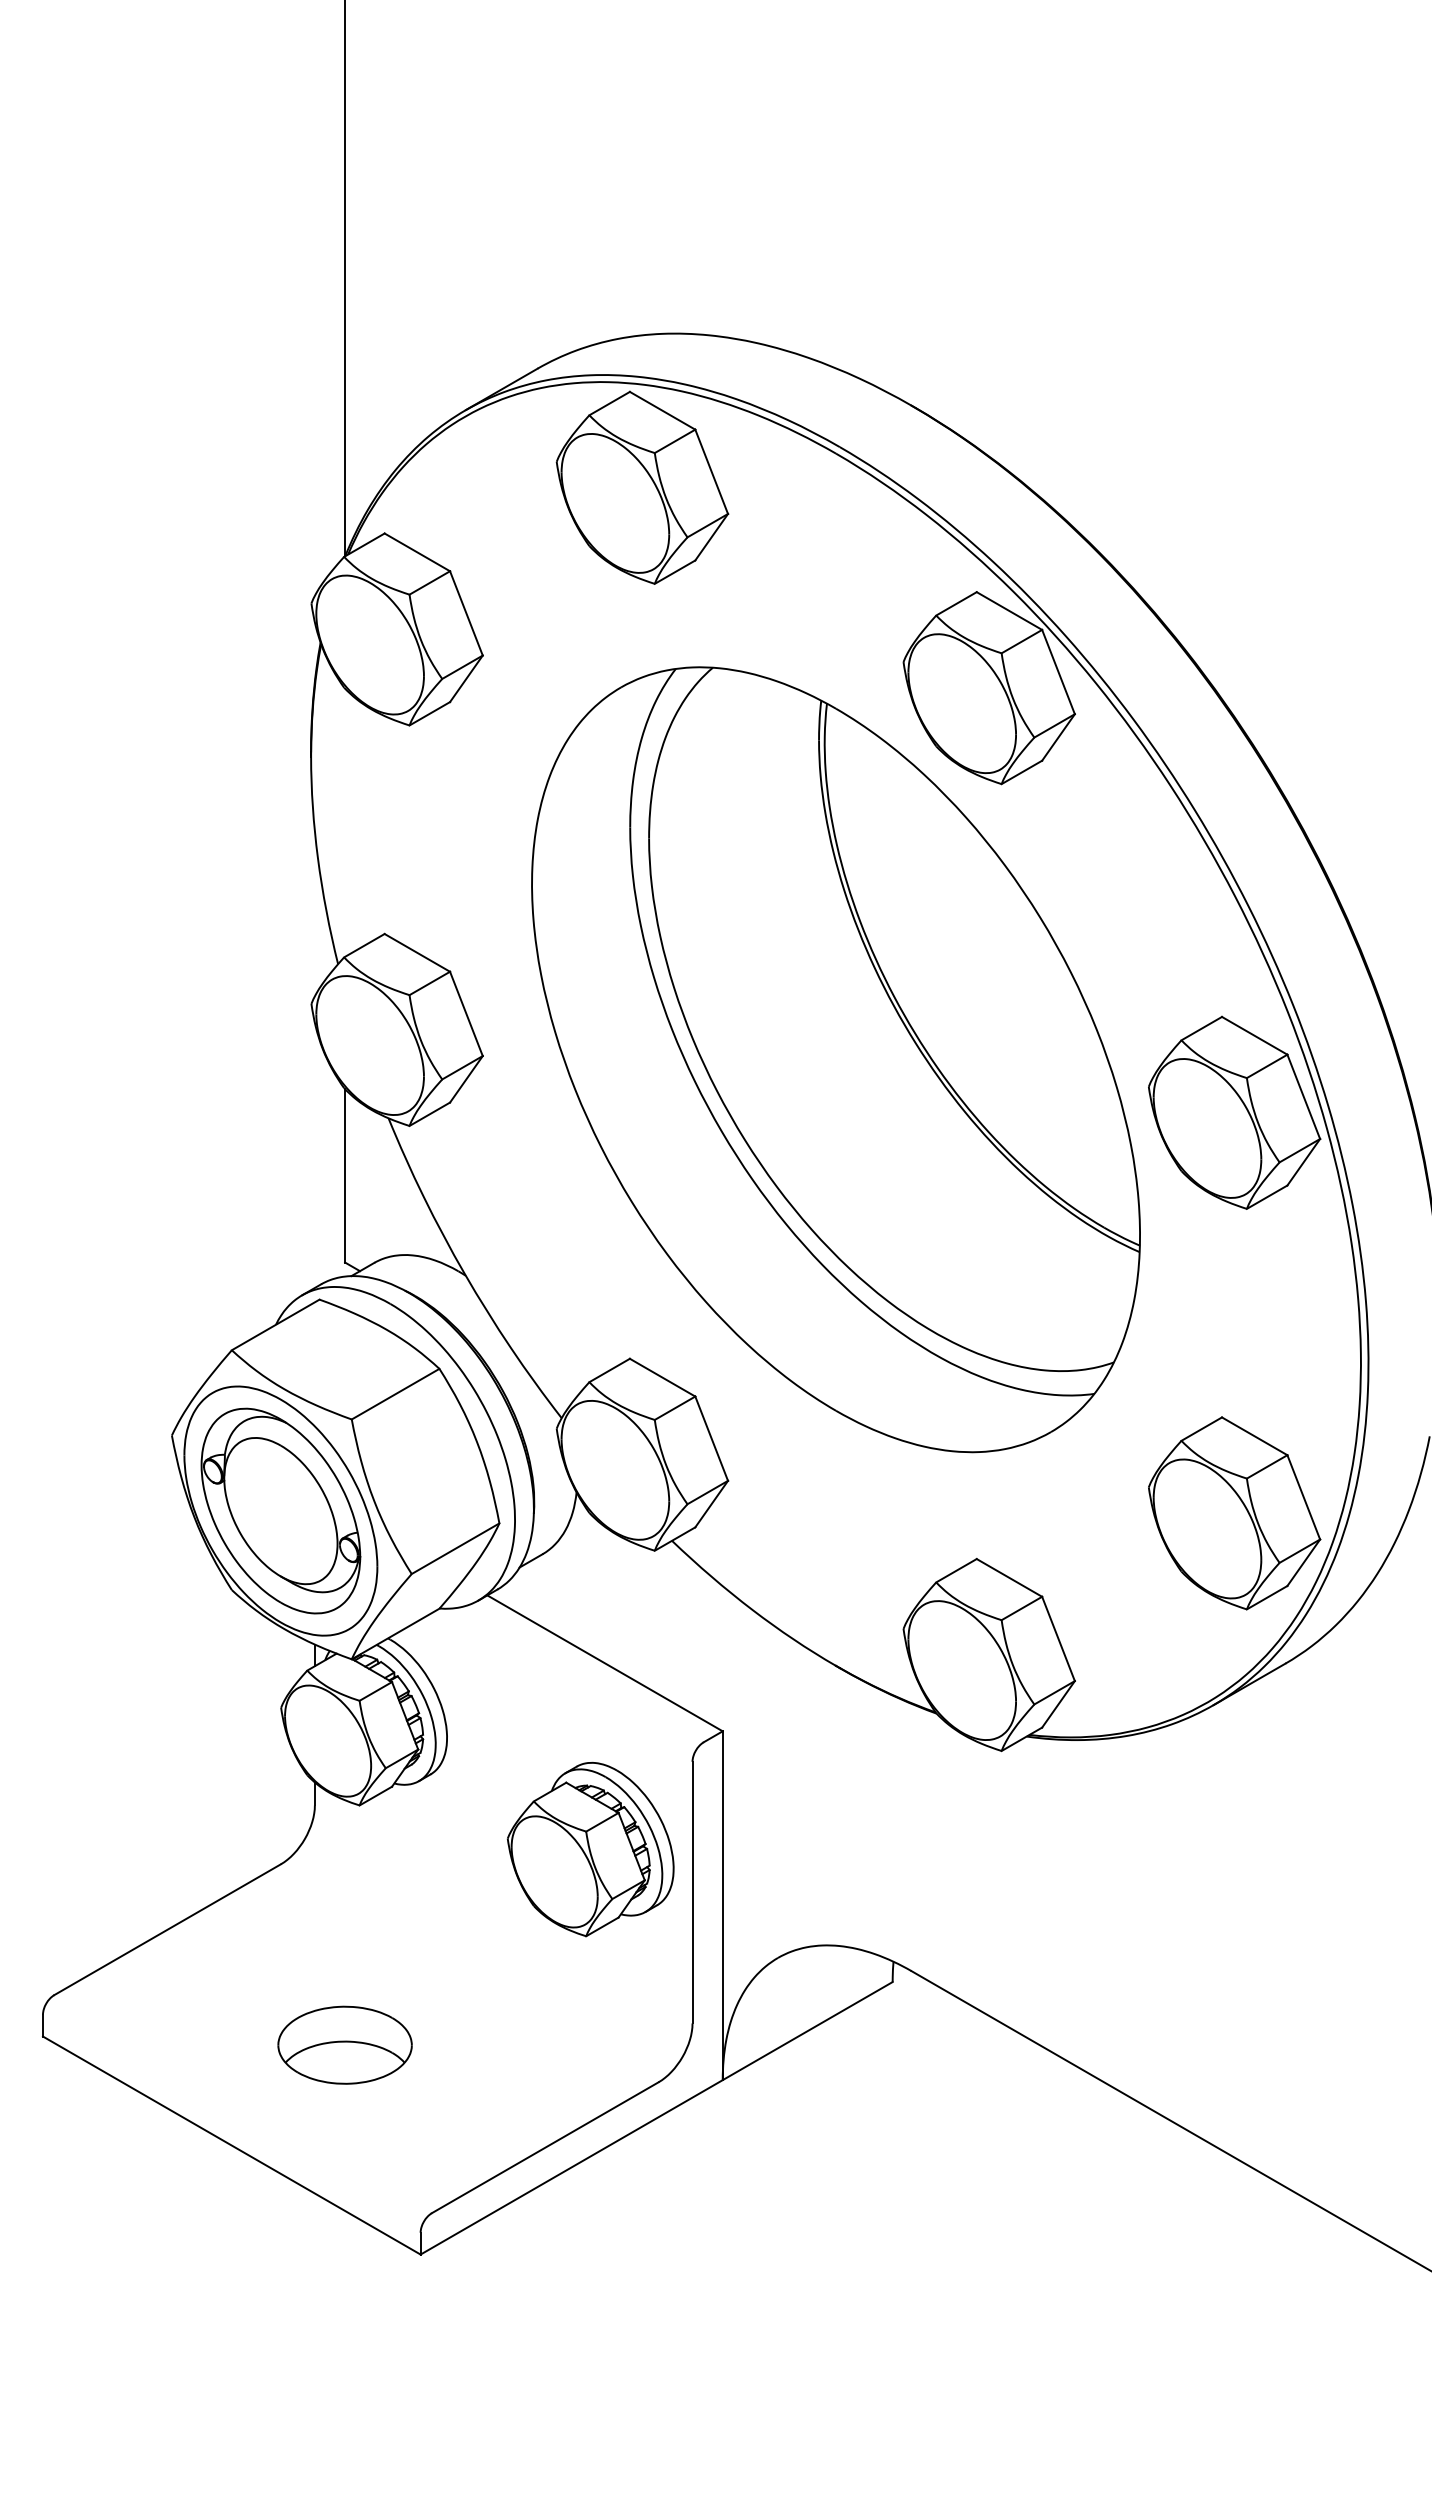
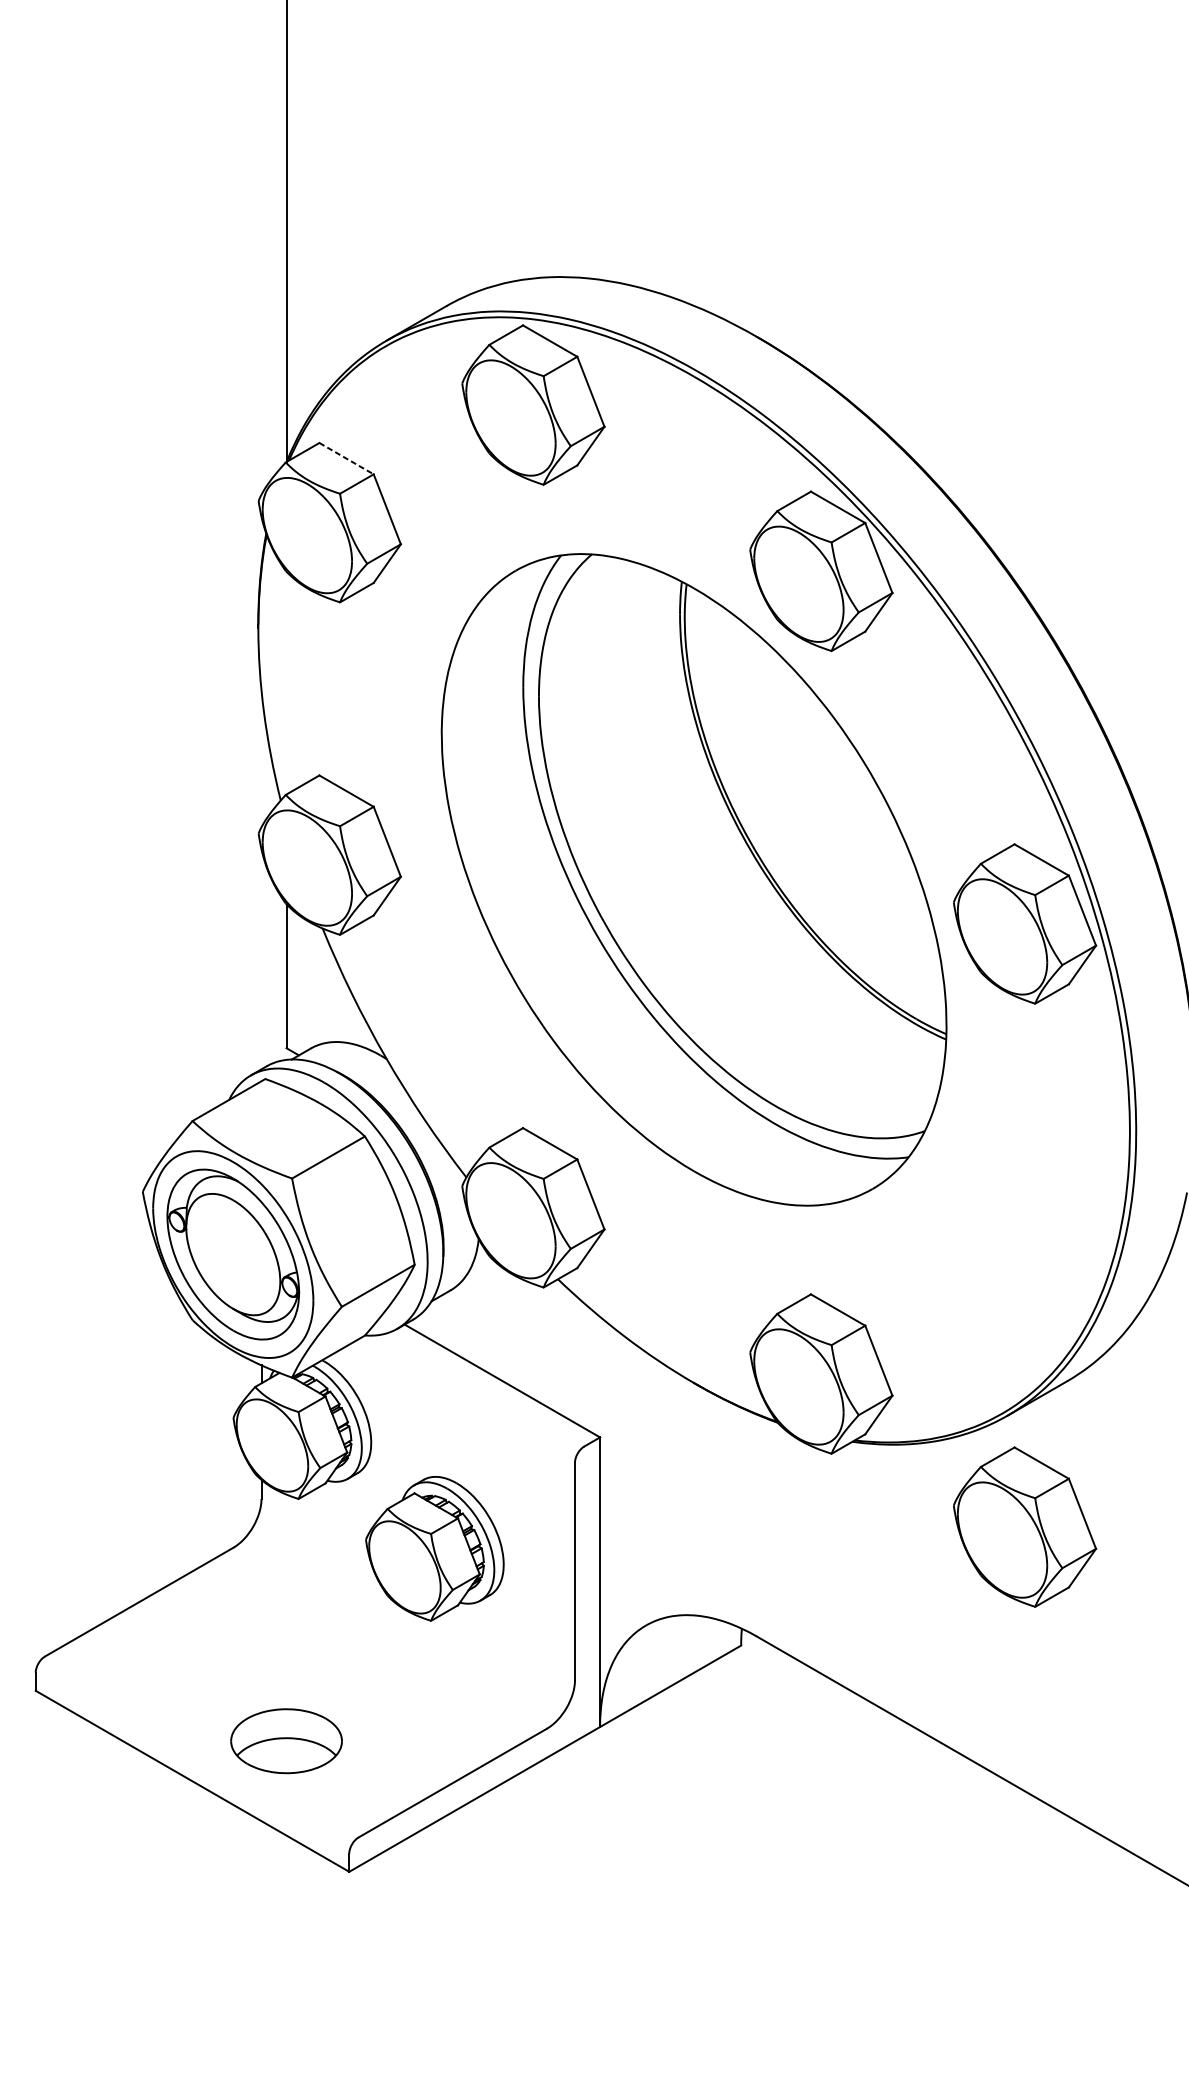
line: (417, 552) -> (346, 458), solid -> dashed
part: (1234, 1513) -> (1024, 1527), moved
part: (590, 1849) -> (434, 1548), moved
part: (344, 2044) -> (286, 1740), moved

